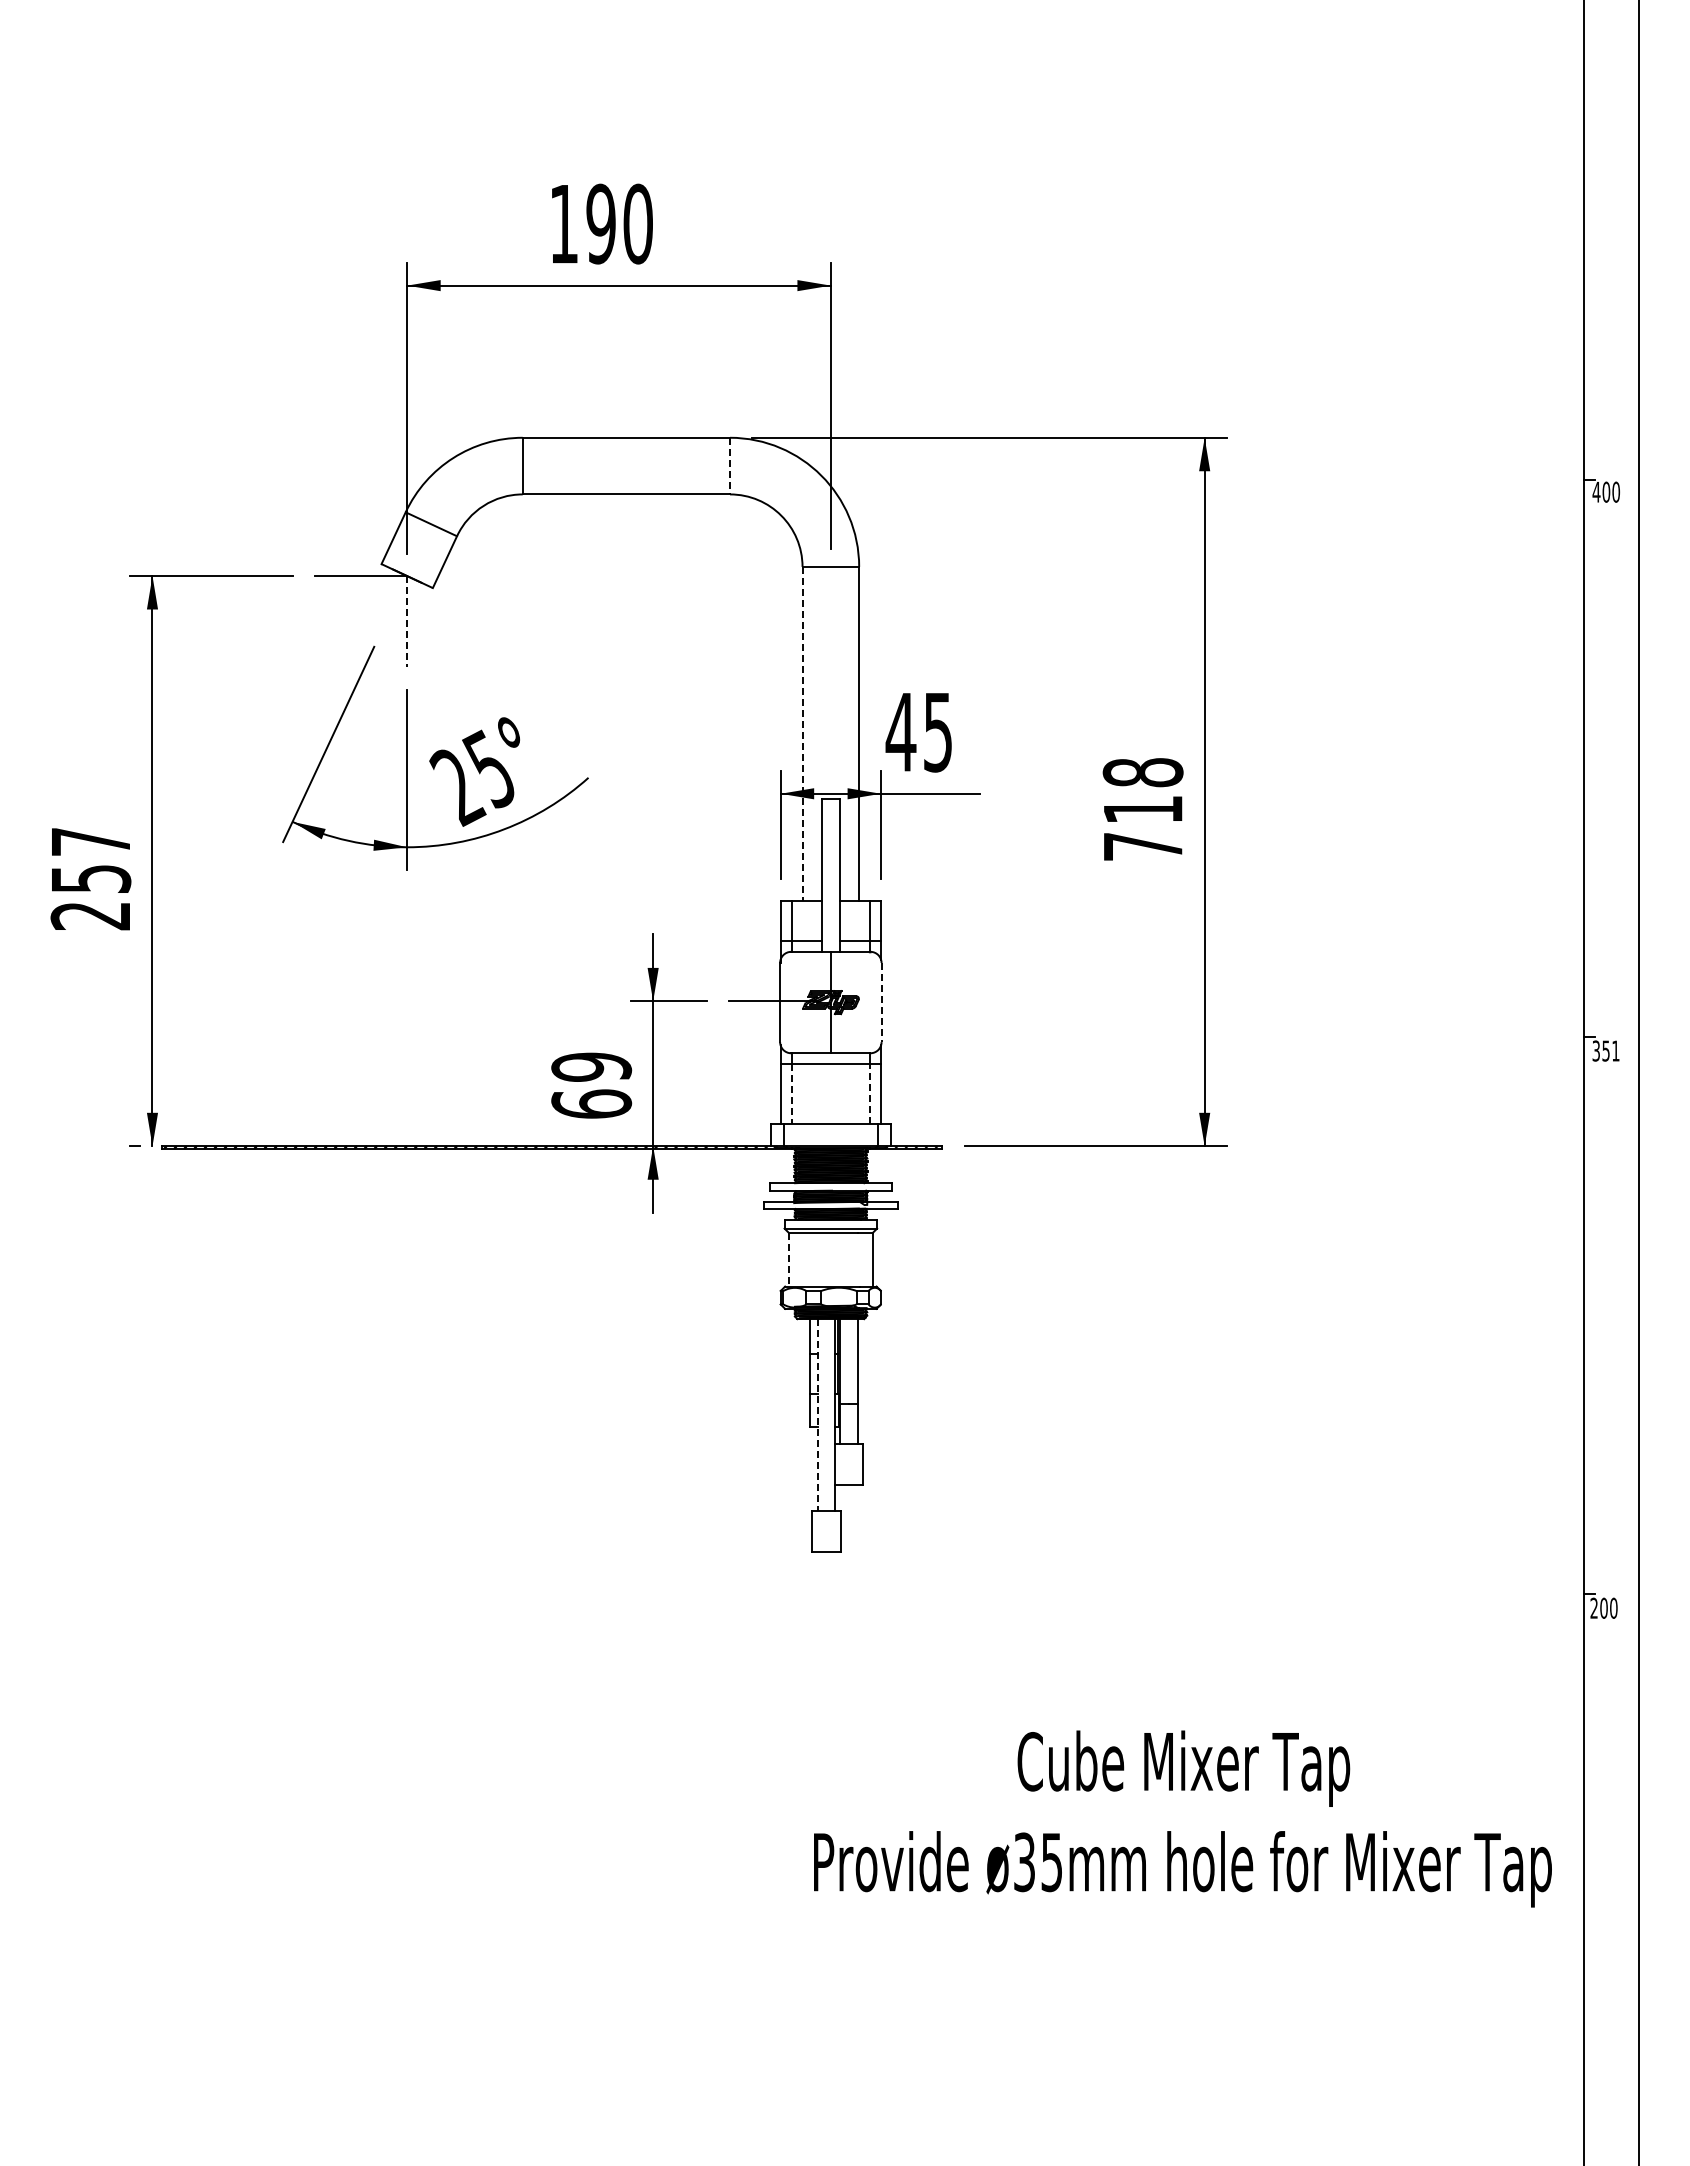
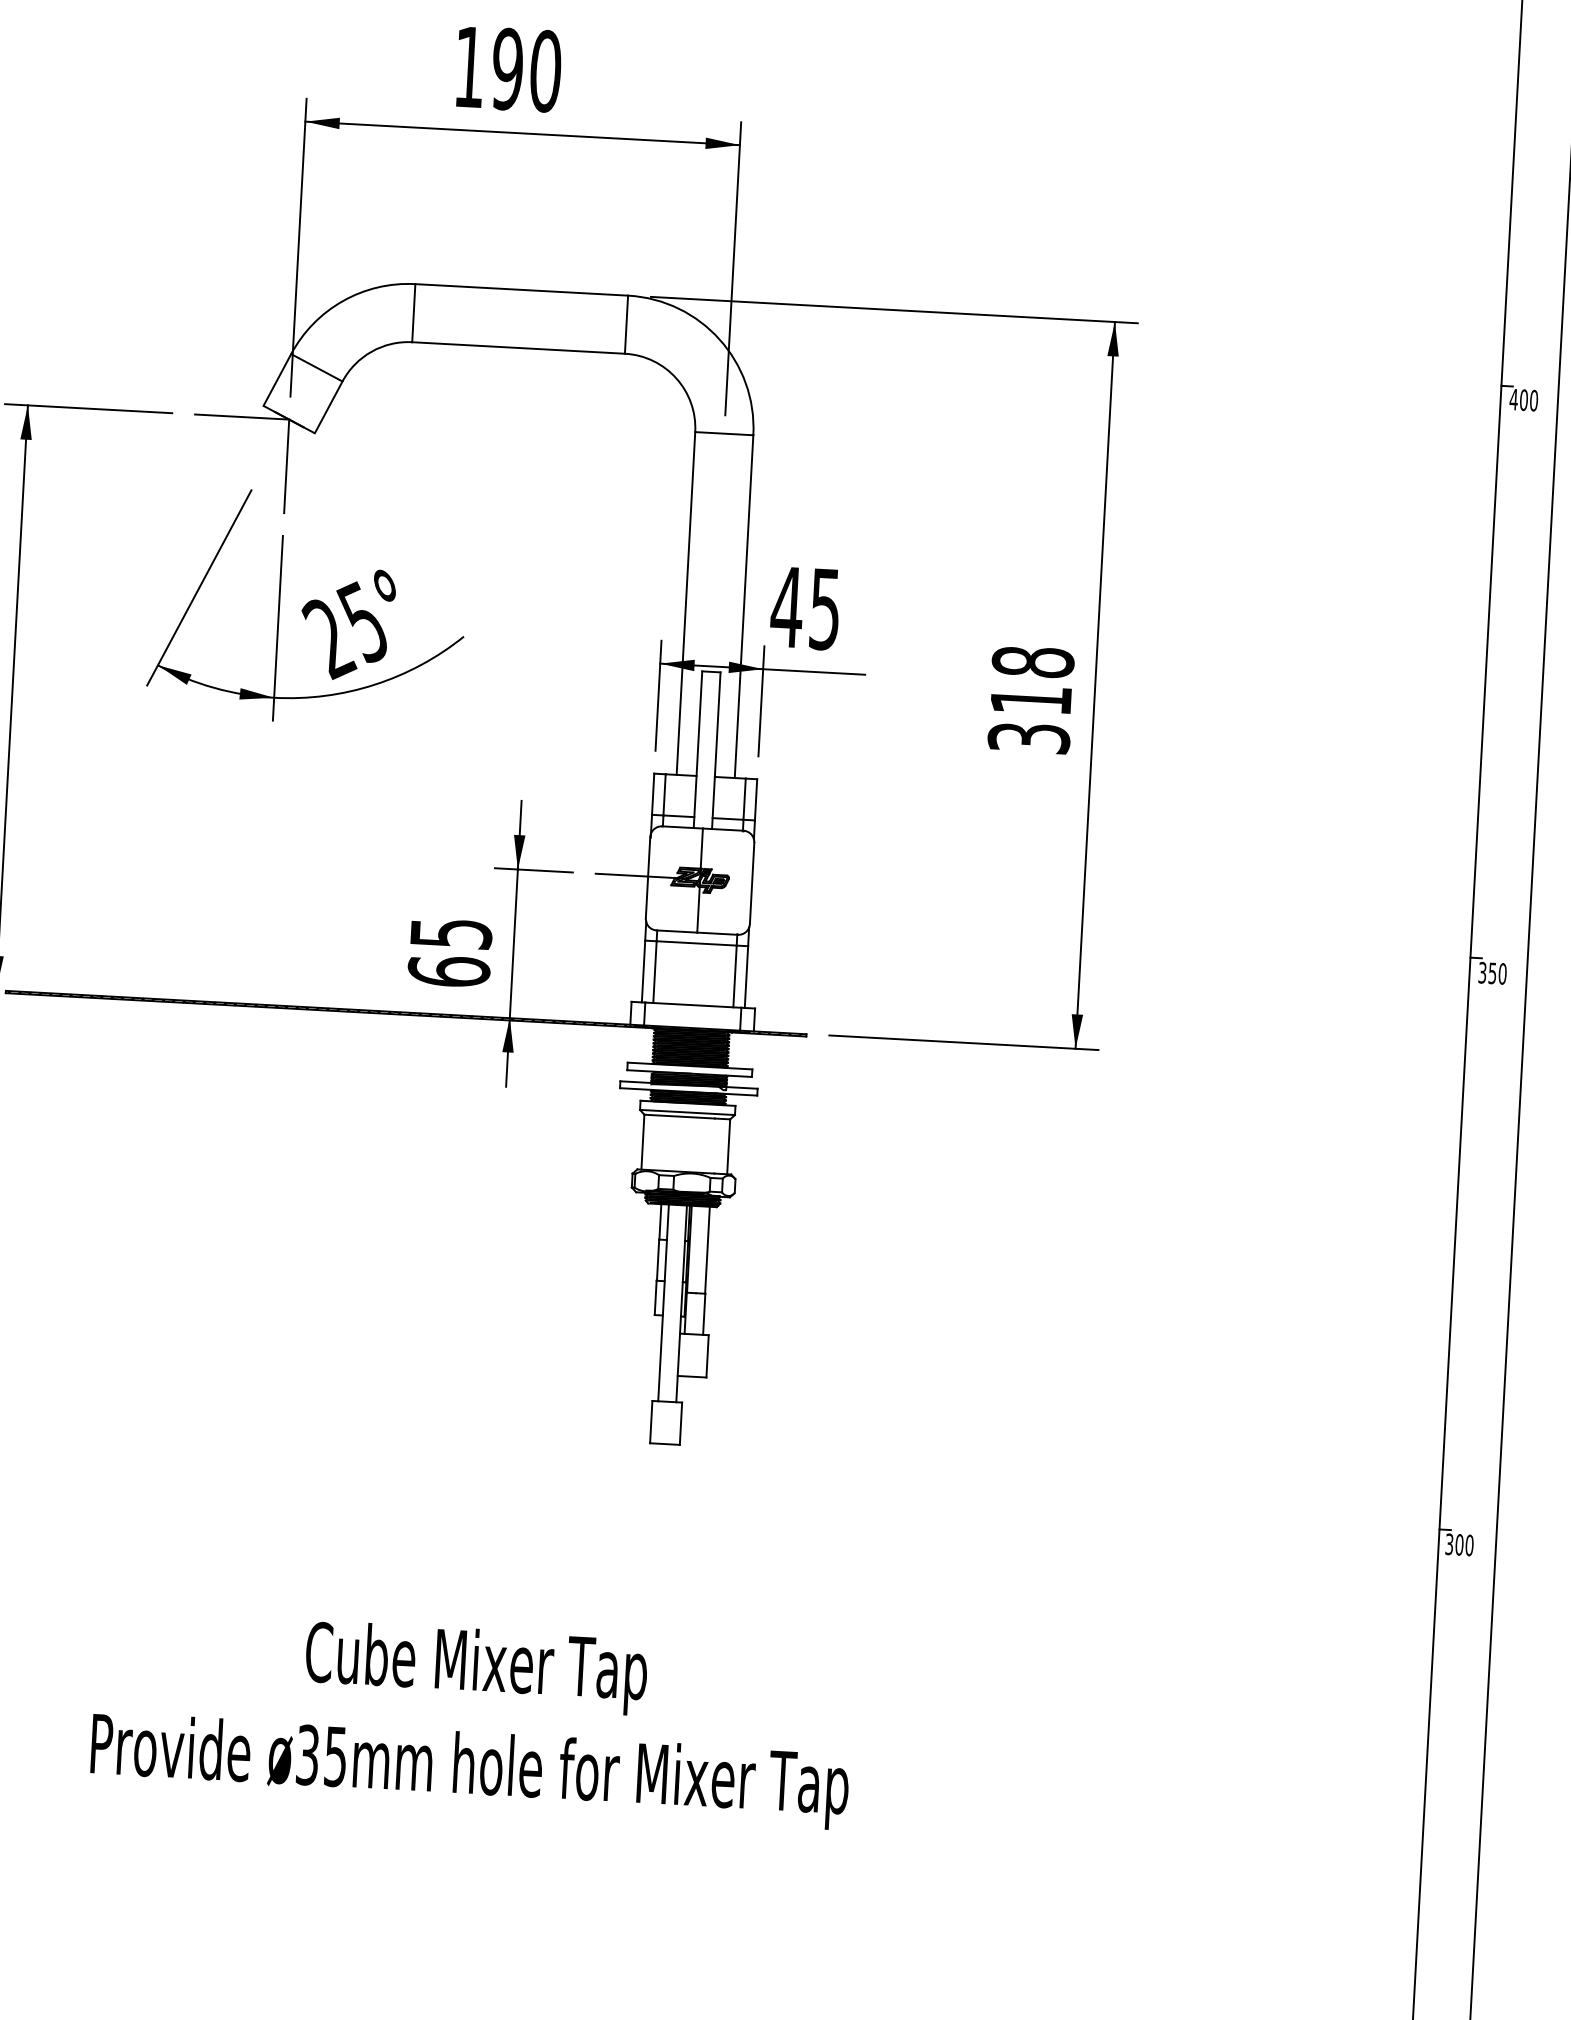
line: (730, 466) -> (626, 325), dashed -> solid
line: (407, 621) -> (286, 466), dashed -> solid
line: (802, 734) -> (685, 604), dashed -> solid
text: (1142, 846) -> (1028, 737), 718 -> 318
line: (881, 1002) -> (752, 883), dashed -> solid
text: (1615, 1050) -> (1502, 973), 351 -> 350
text: (591, 1066) -> (451, 932), 69 -> 65
line: (869, 1093) -> (734, 976), dashed -> solid
line: (791, 1094) -> (654, 972), dashed -> solid
line: (789, 1259) -> (643, 1141), dashed -> solid
line: (817, 1414) -> (663, 1302), dashed -> solid
text: (1593, 1608) -> (1448, 1544), 200 -> 300
text: (1182, 1818) -> (472, 1719), moved

